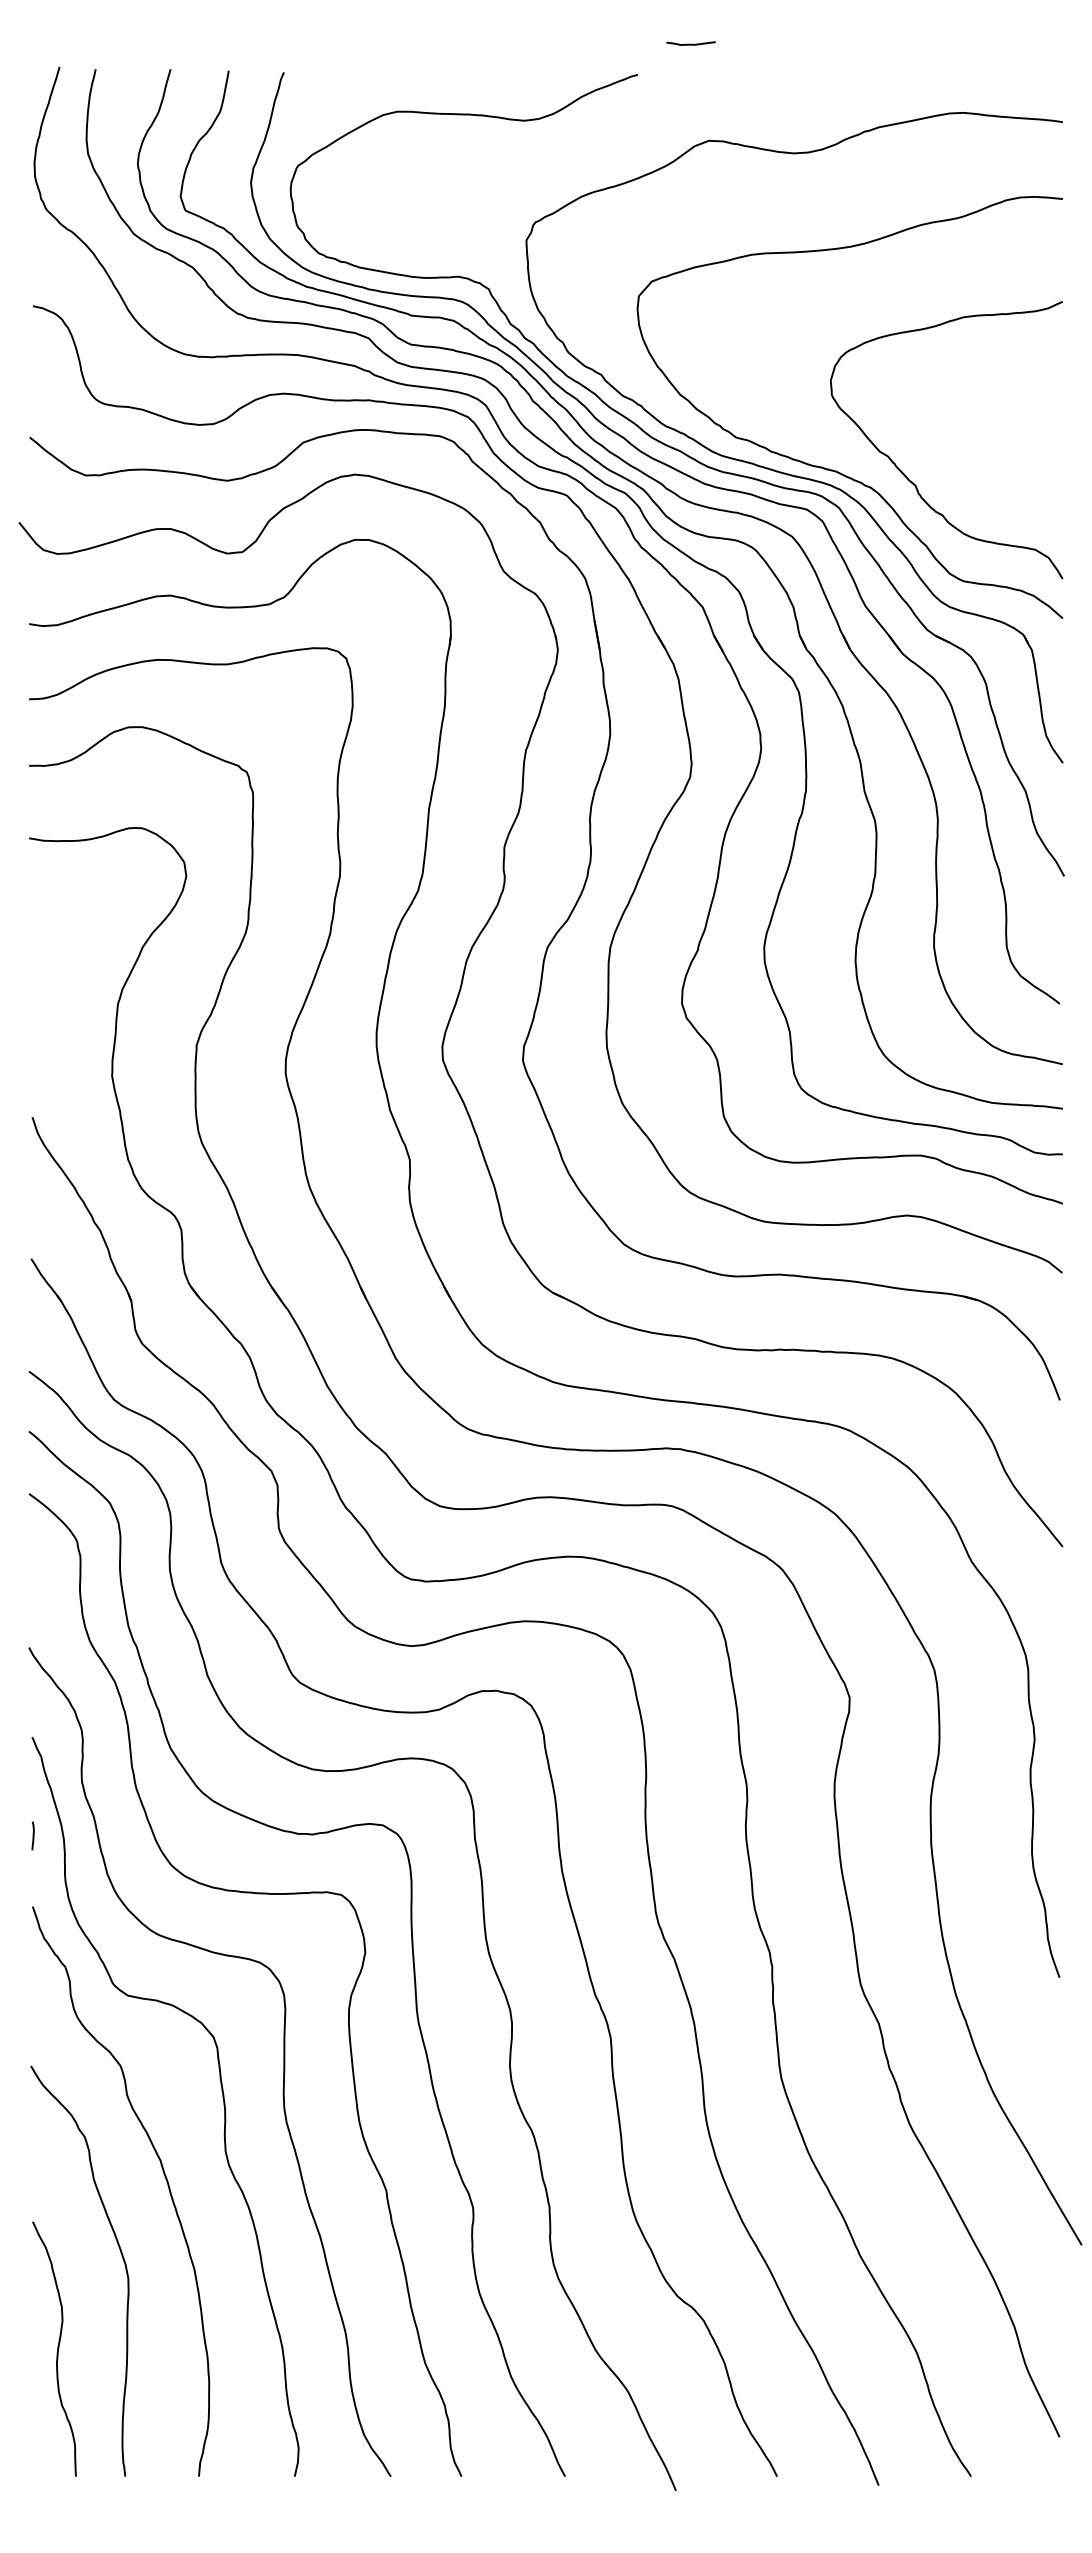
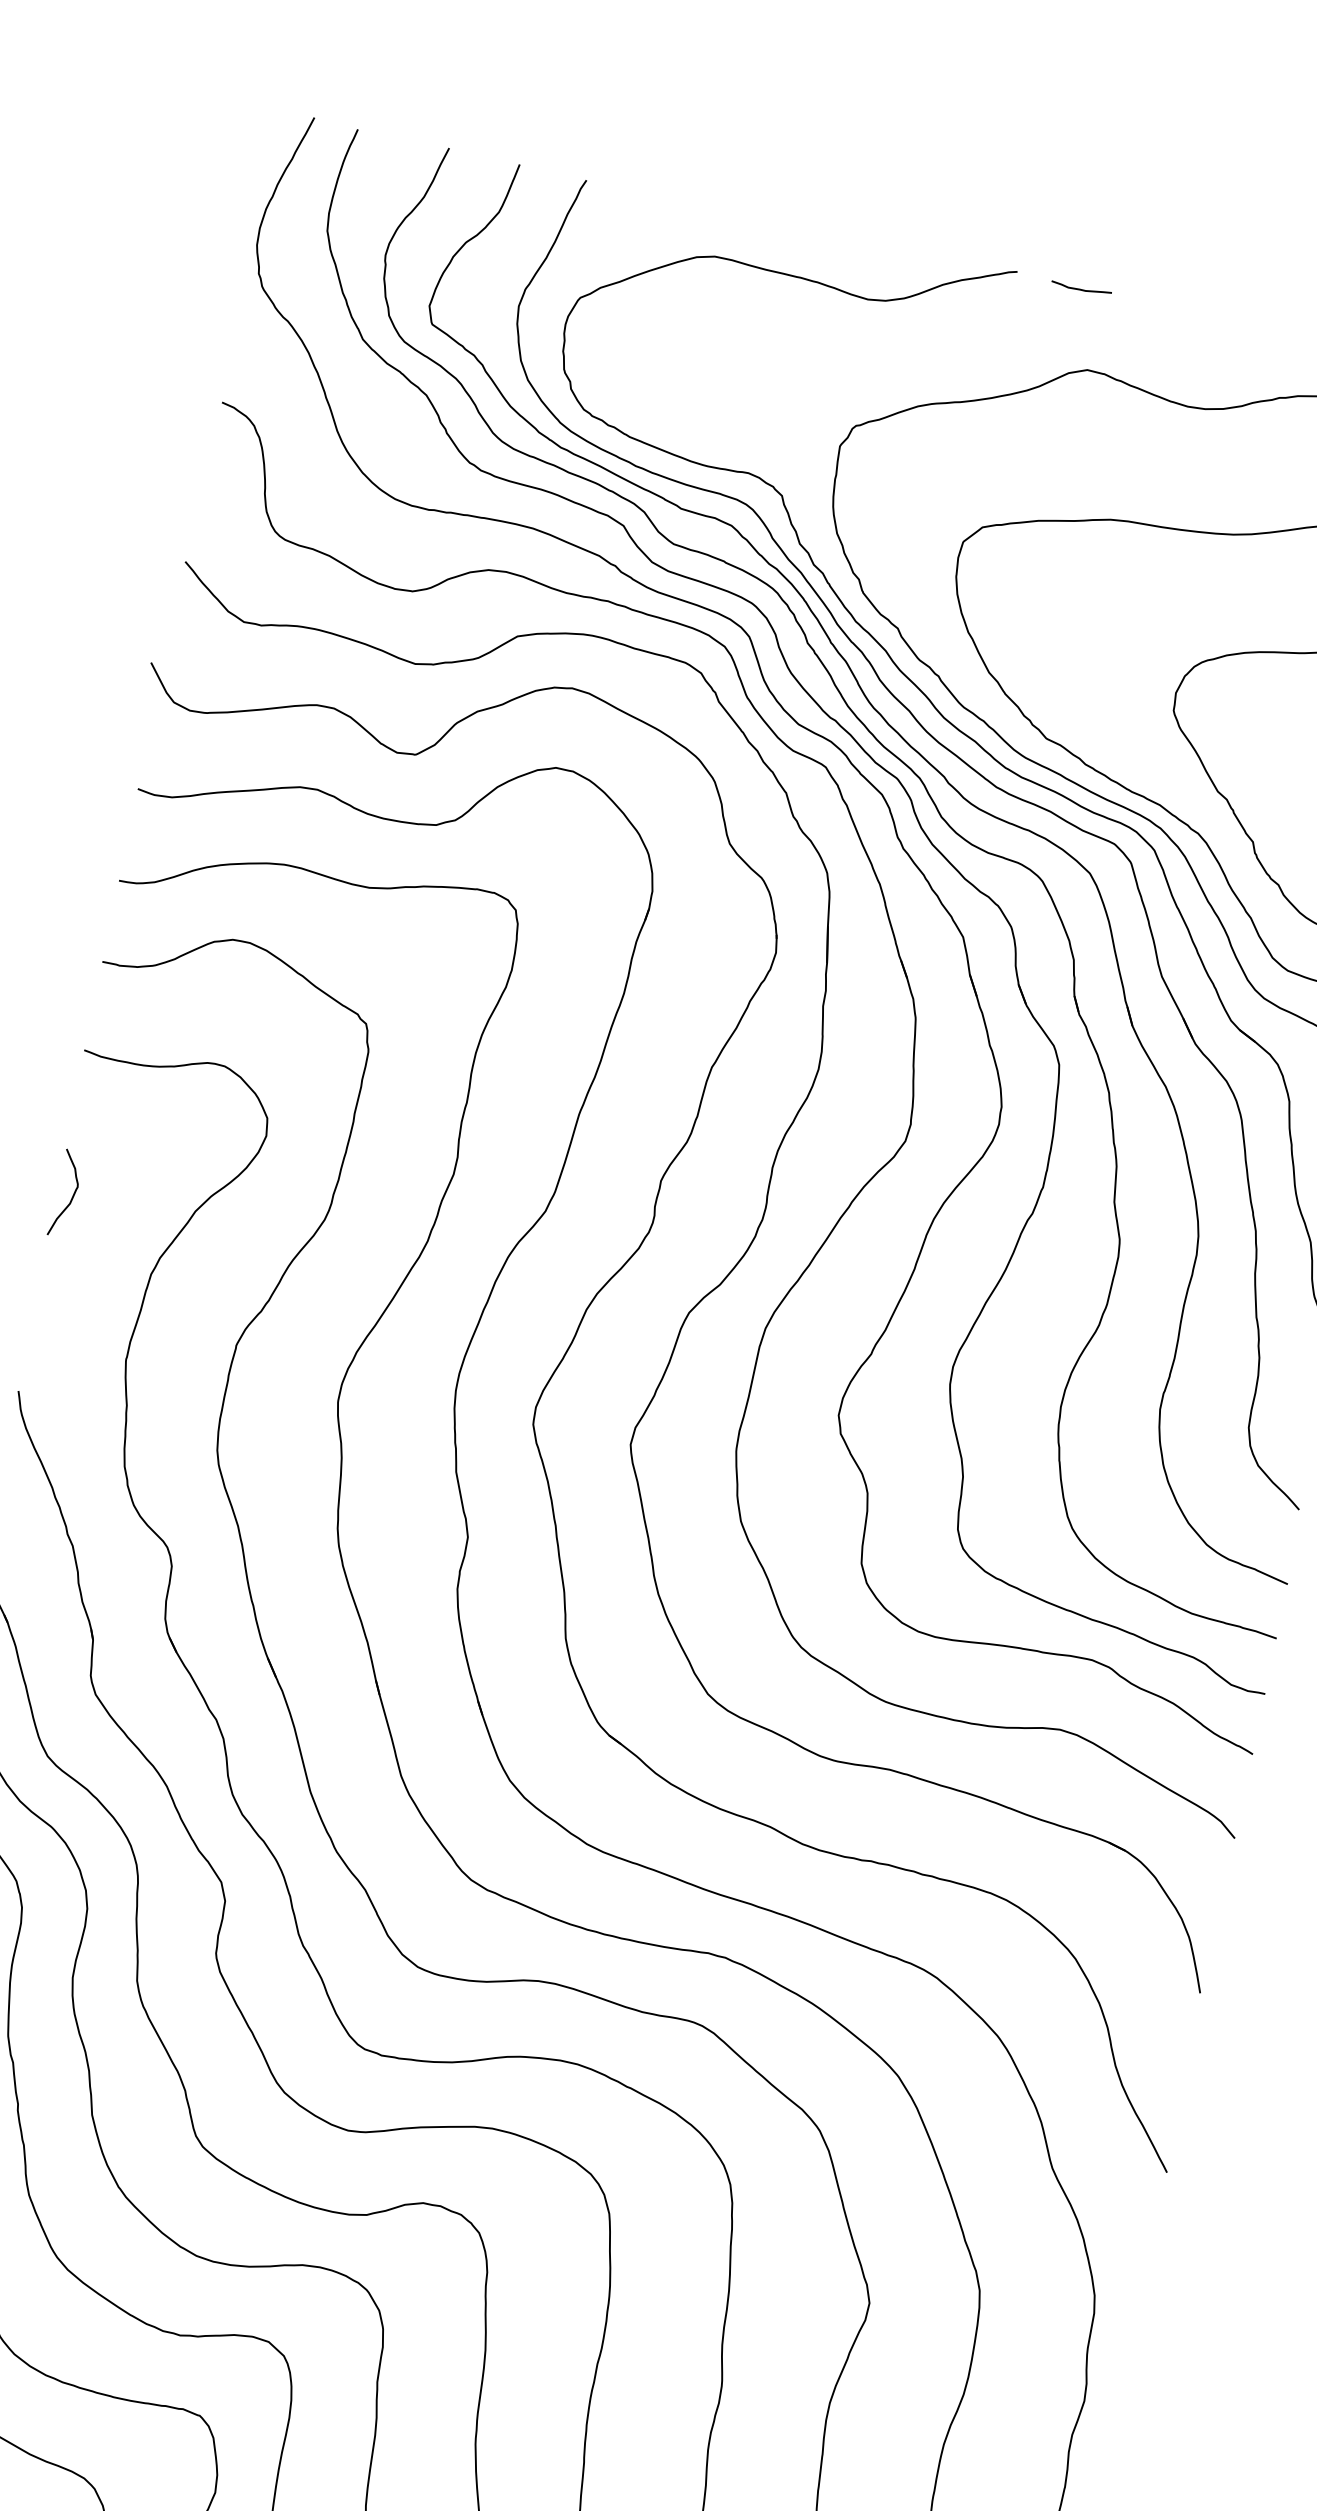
curve: (690, 43) -> (1080, 288), moved
curve: (42, 956) -> (71, 1197), added

